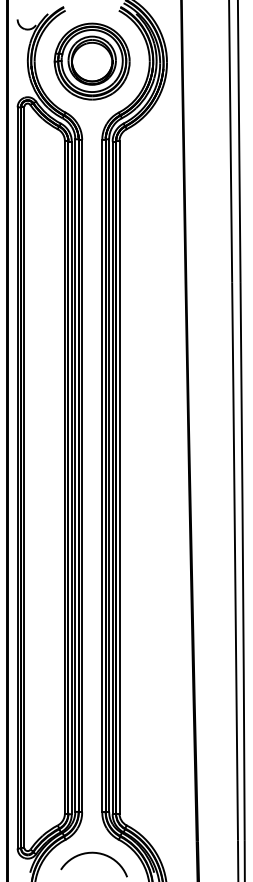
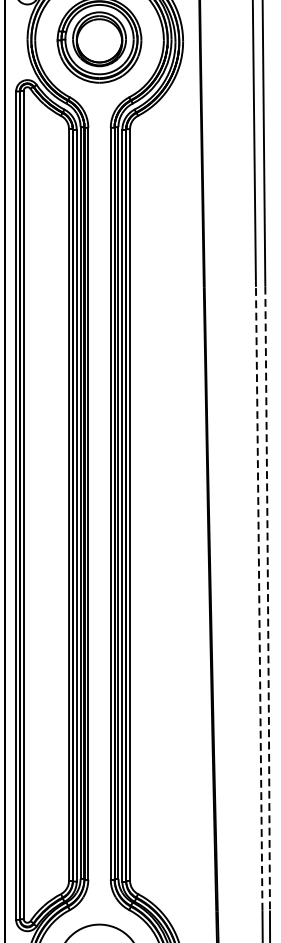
line: (235, 560) -> (259, 597), solid -> dashed
line: (242, 561) -> (267, 599), solid -> dashed

